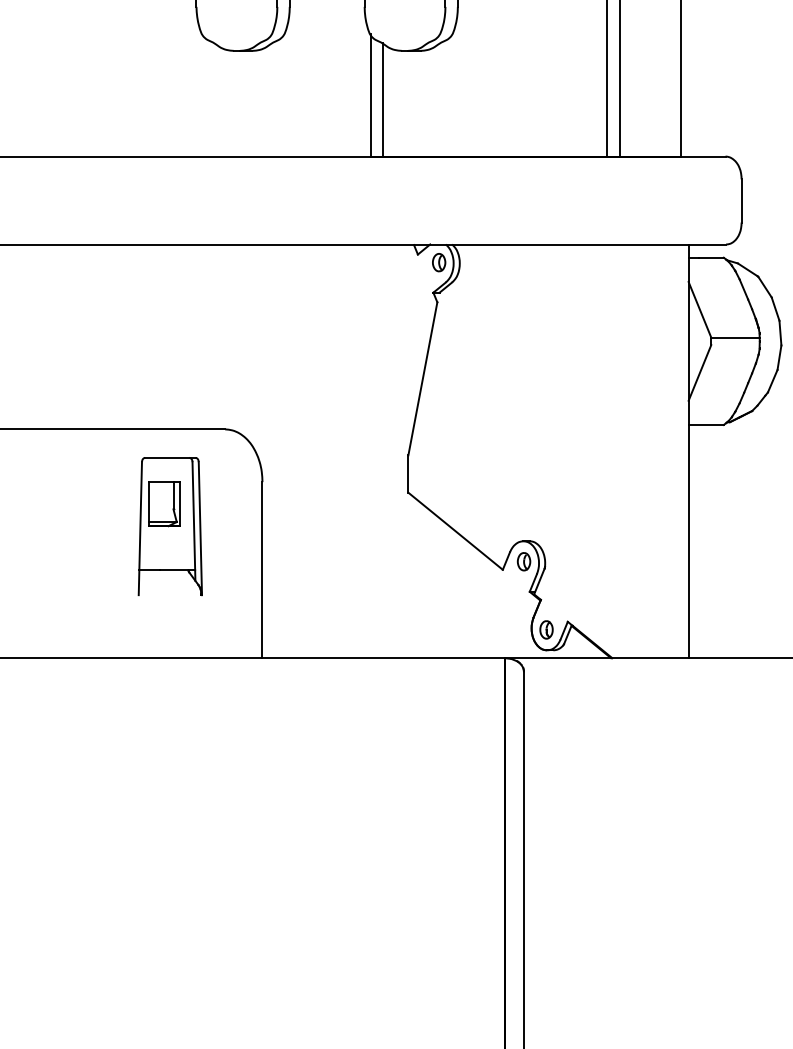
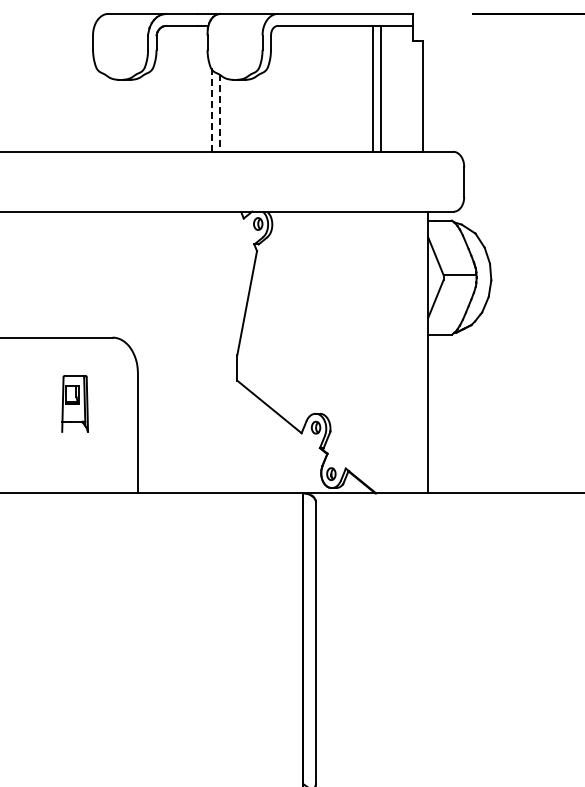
line: (370, 95) -> (211, 110), solid -> dashed
line: (383, 100) -> (220, 113), solid -> dashed
part: (169, 526) -> (74, 403), size x0.6

